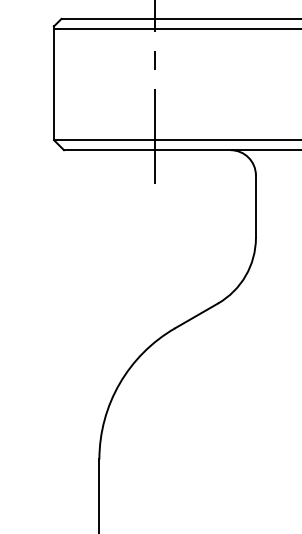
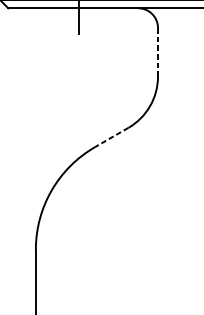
line: (255, 206) -> (157, 52), solid -> dashed
line: (196, 315) -> (111, 137), solid -> dashed

